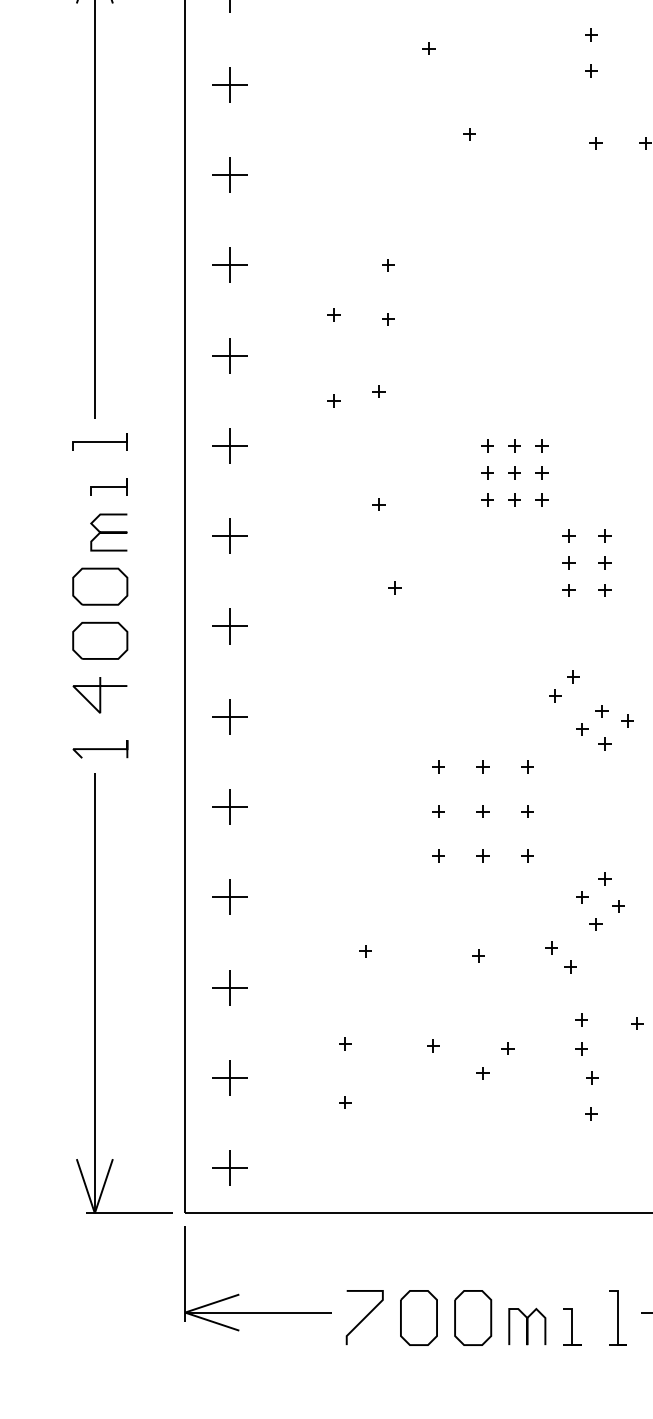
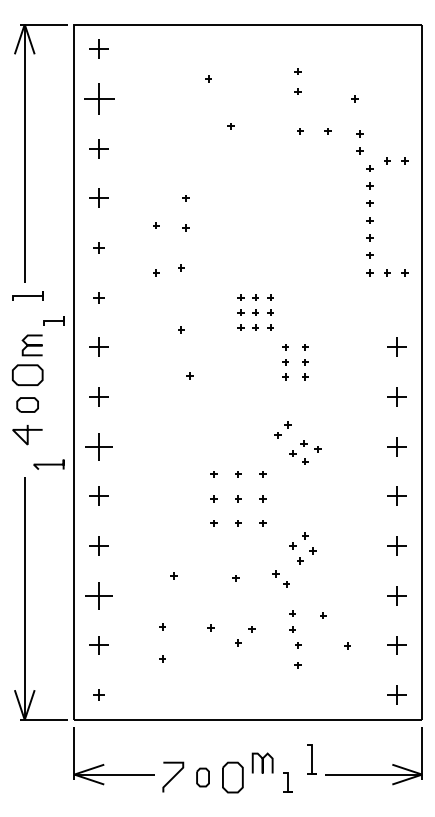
part: (228, 83) -> (98, 98), size x1.6
part: (228, 354) -> (98, 247), size x0.6
part: (228, 445) -> (98, 297), size x0.6
line: (108, 487) -> (53, 320), moved
part: (99, 639) -> (27, 404), size x0.7
part: (228, 716) -> (98, 446), size x1.4
line: (99, 748) -> (48, 464), moved
part: (228, 987) -> (98, 595), size x1.4
part: (228, 1167) -> (98, 694), size x0.6
part: (417, 1317) -> (202, 777), size x0.6
line: (616, 1317) -> (311, 759), moved
curve: (526, 1325) -> (262, 762), moved

